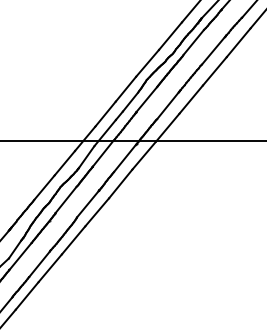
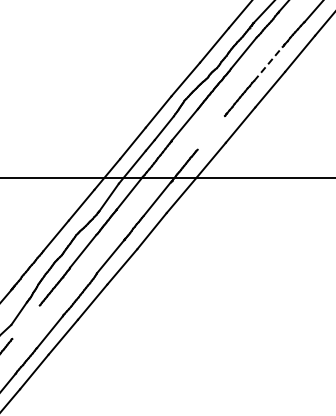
line: (213, 50) -> (268, 63), solid -> dashed
line: (167, 105) -> (210, 132), removed
line: (20, 255) -> (25, 321), removed

